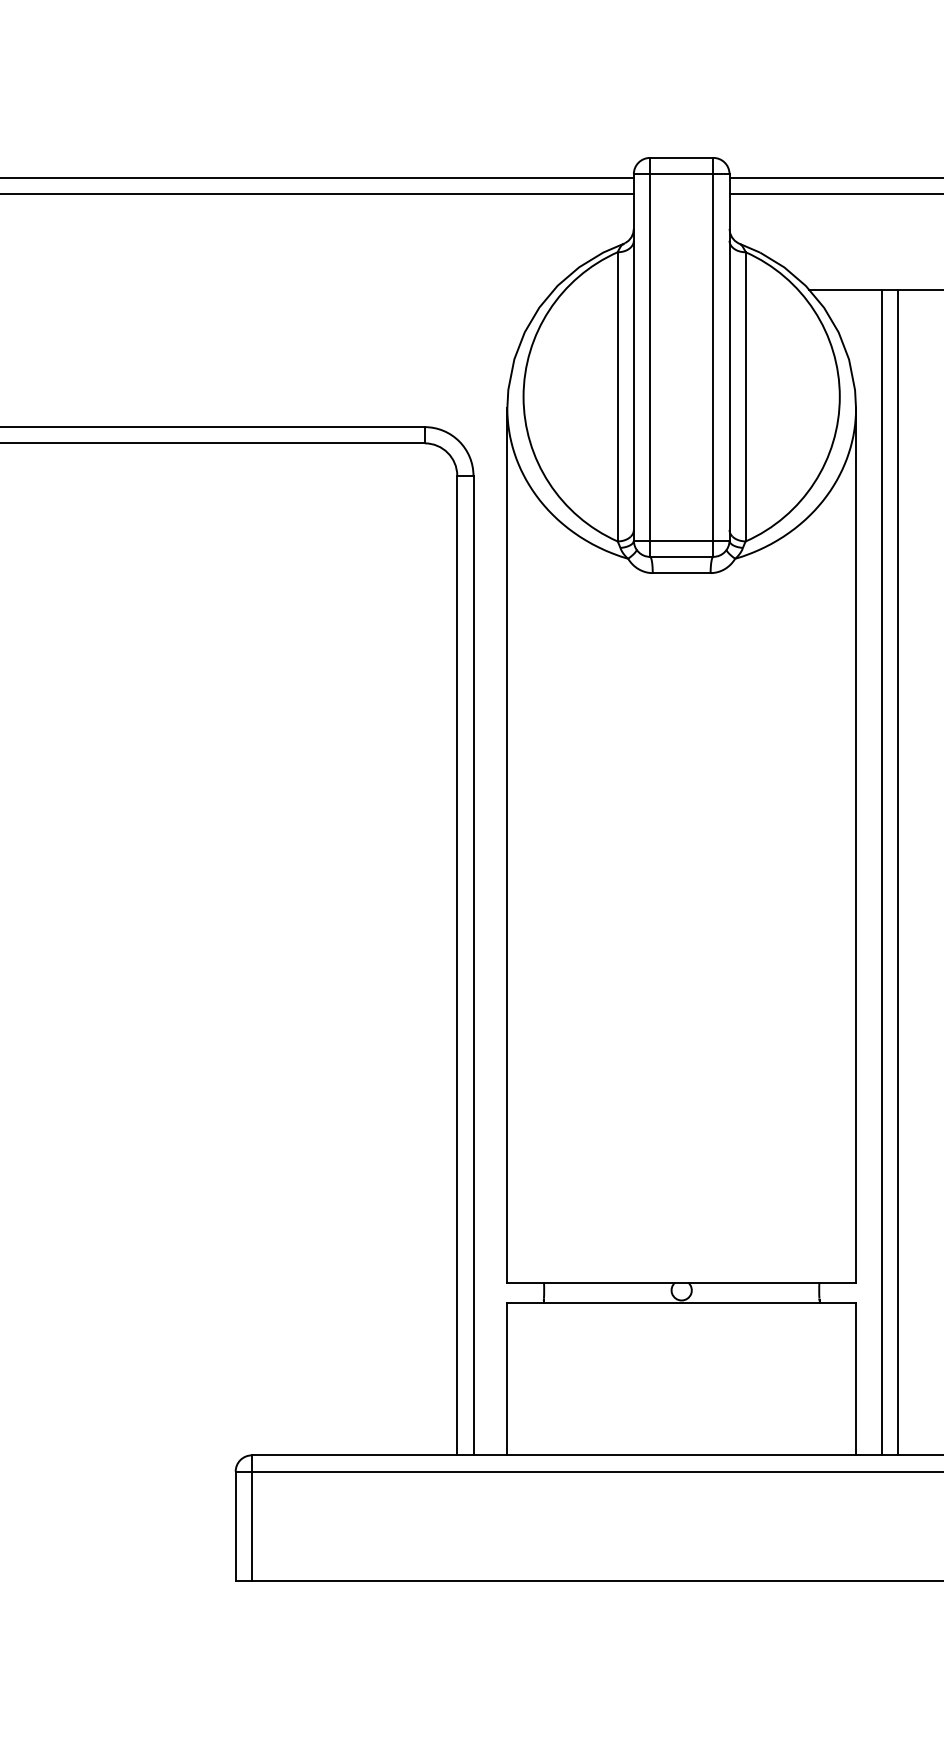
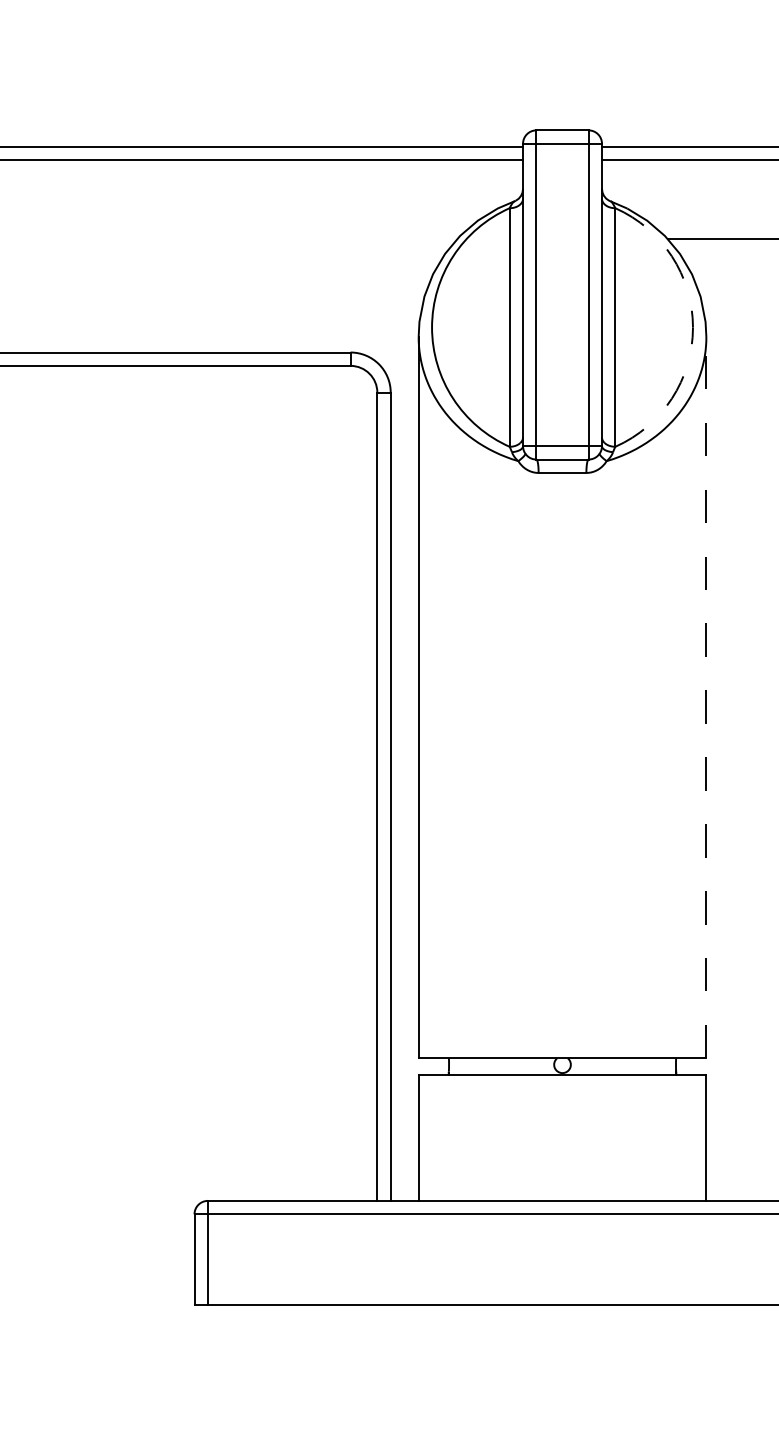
arc: (839, 396) -> (692, 327), solid -> dashed
line: (856, 844) -> (706, 696), solid -> dashed
line: (881, 872) -> (727, 719), removed
line: (897, 872) -> (740, 719), removed

